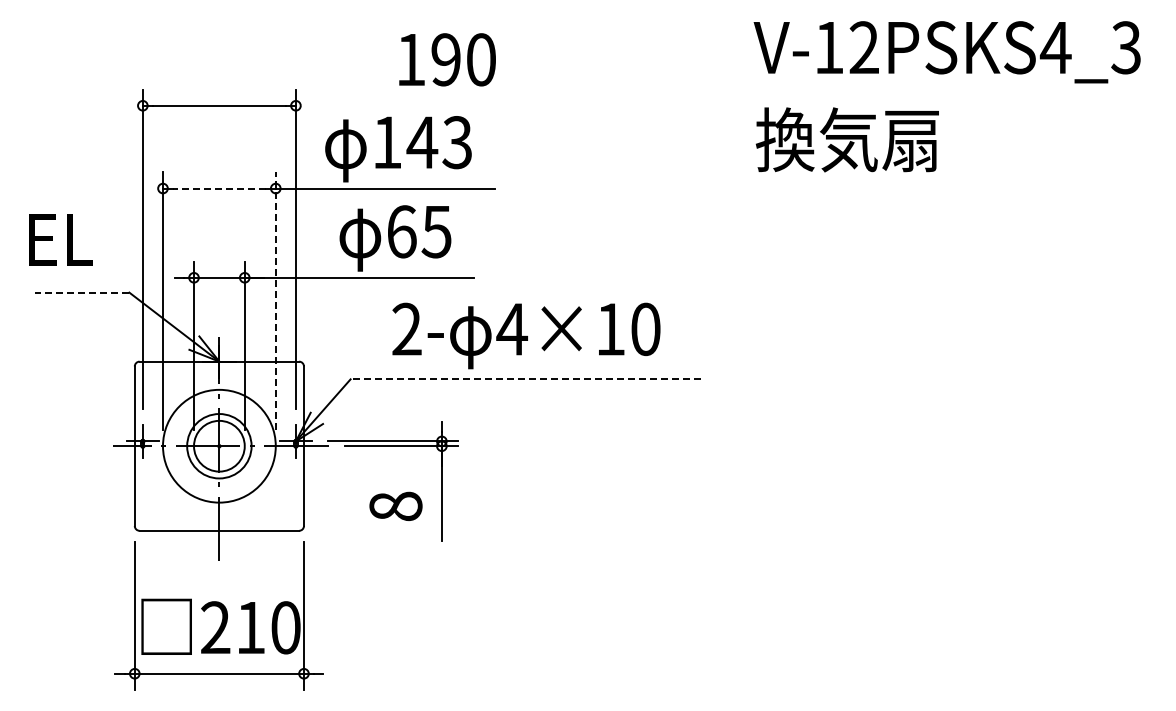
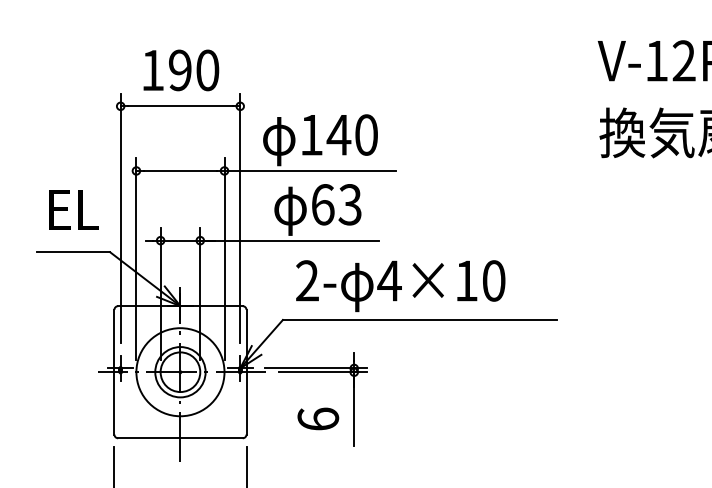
text: (447, 59) -> (181, 70), moved
text: (457, 142) -> (366, 135), 143 -> 140
line: (219, 188) -> (180, 170), dashed -> solid
text: (436, 231) -> (350, 204), 65 -> 63
text: (60, 239) -> (73, 209), moved
line: (81, 292) -> (72, 252), dashed -> solid
line: (275, 301) -> (224, 259), dashed -> solid
text: (526, 335) -> (400, 285), moved
line: (525, 379) -> (419, 320), dashed -> solid
text: (395, 506) -> (318, 419), 8 -> 6

